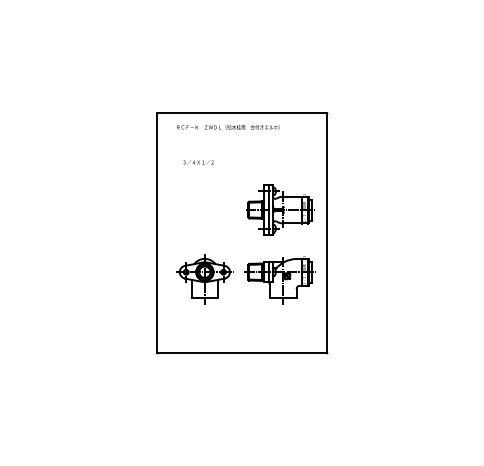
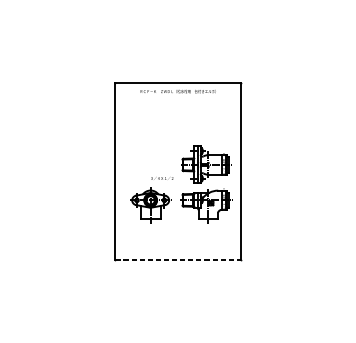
text: (228, 127) -> (178, 91), moved
text: (198, 162) -> (162, 178), moved
part: (280, 209) -> (206, 164), moved
line: (242, 353) -> (178, 260), solid -> dashed

